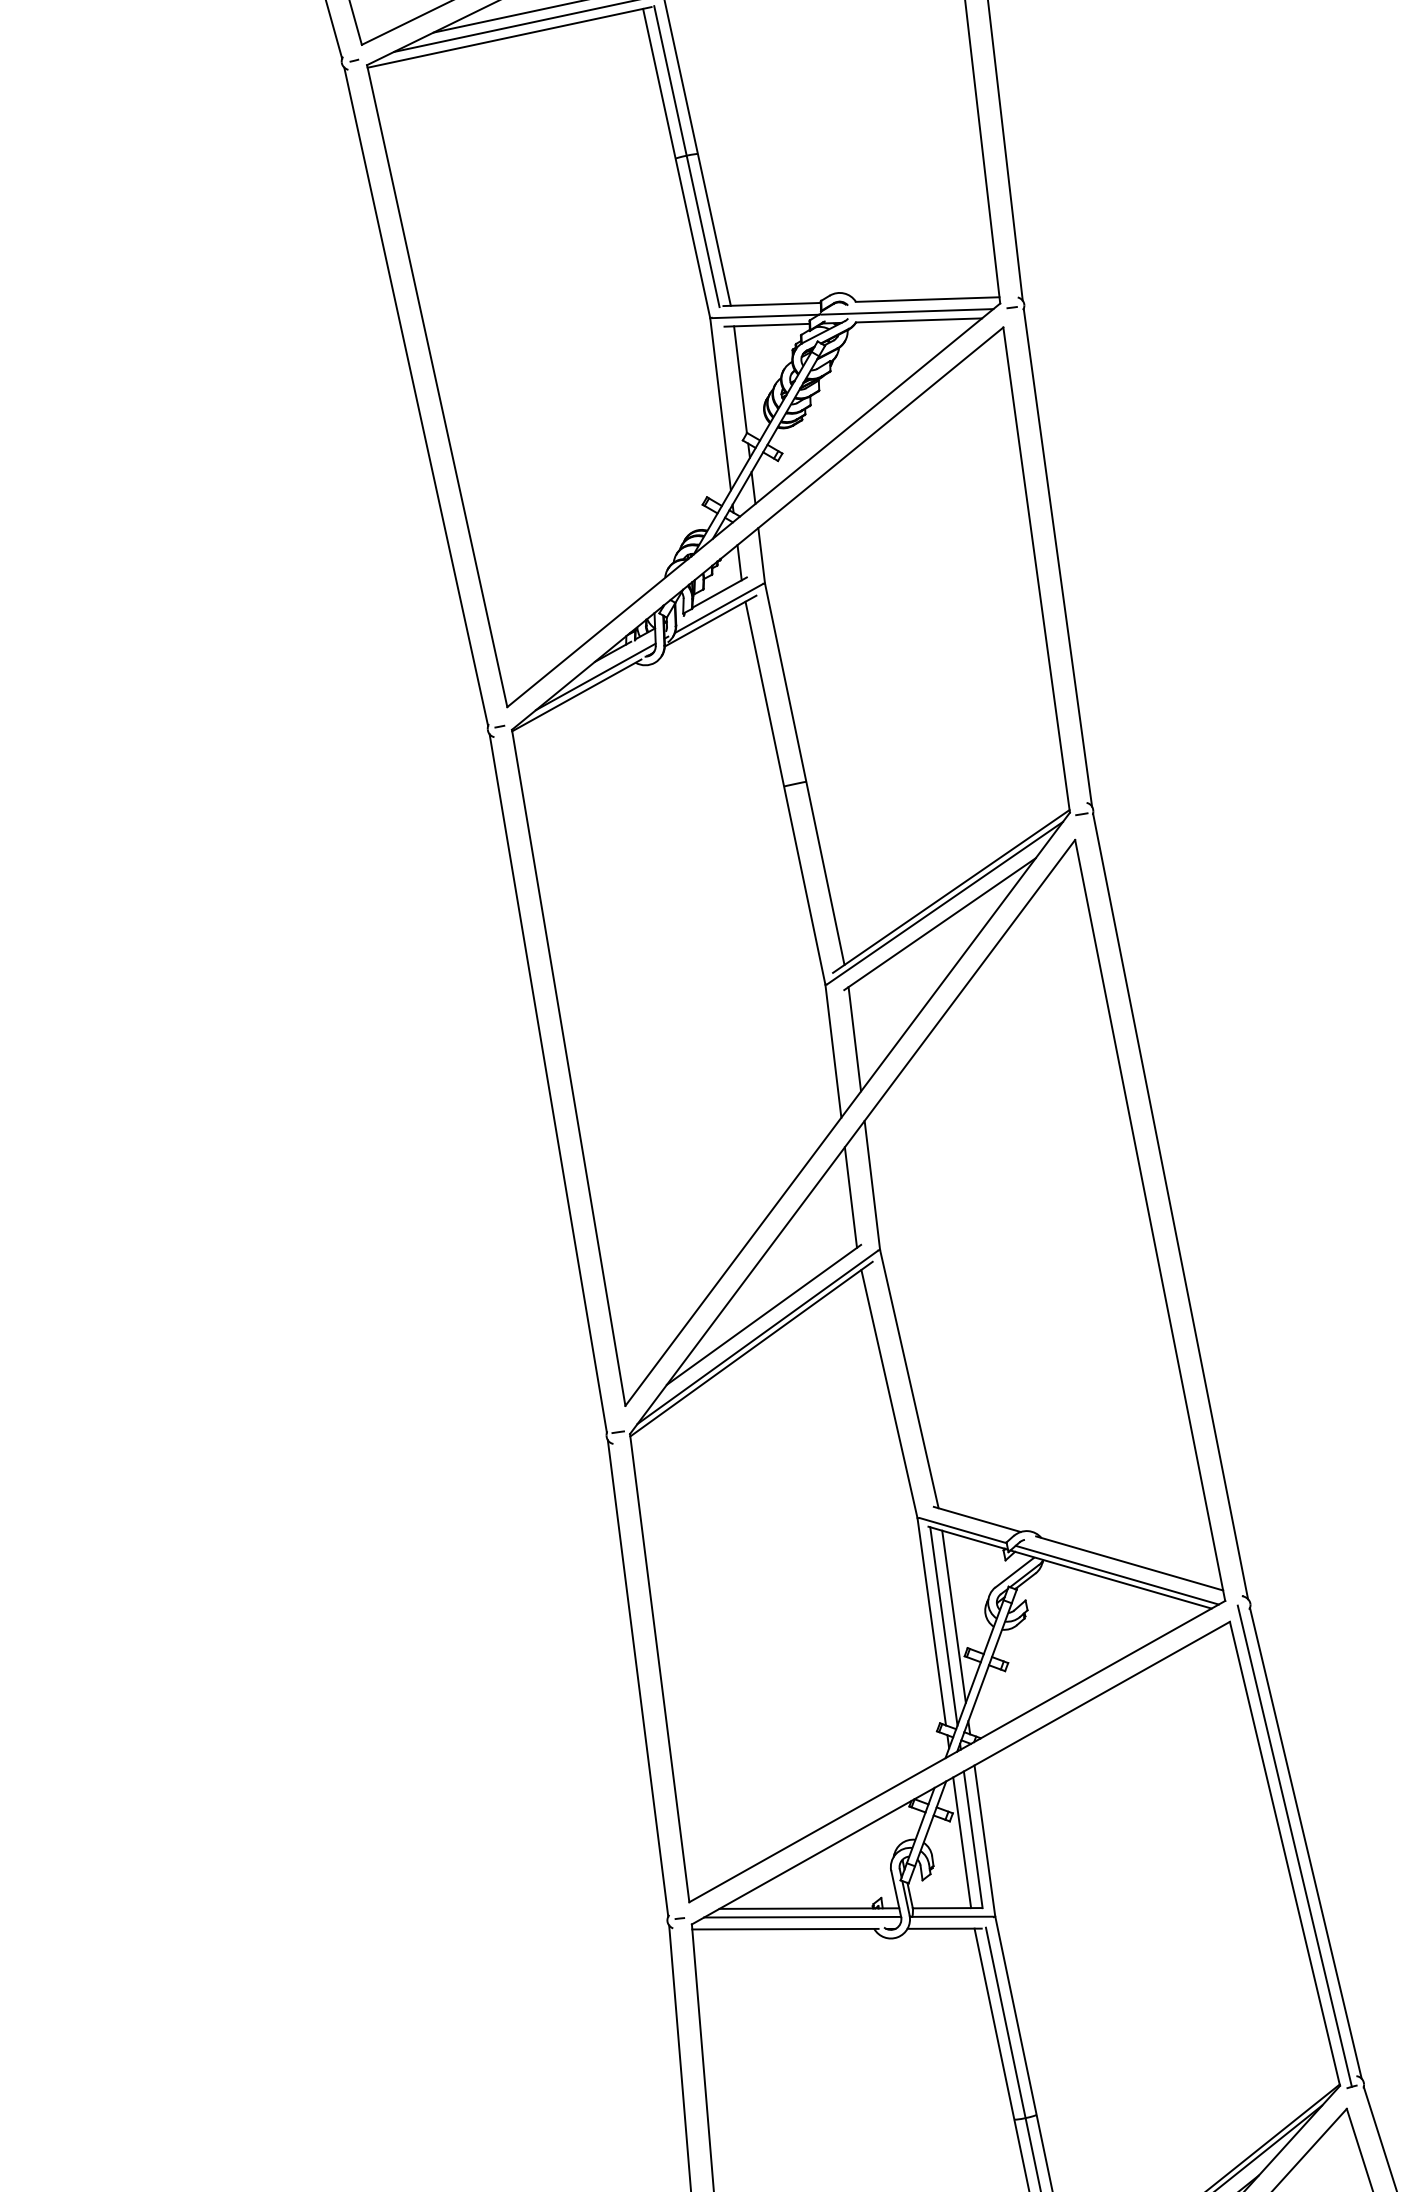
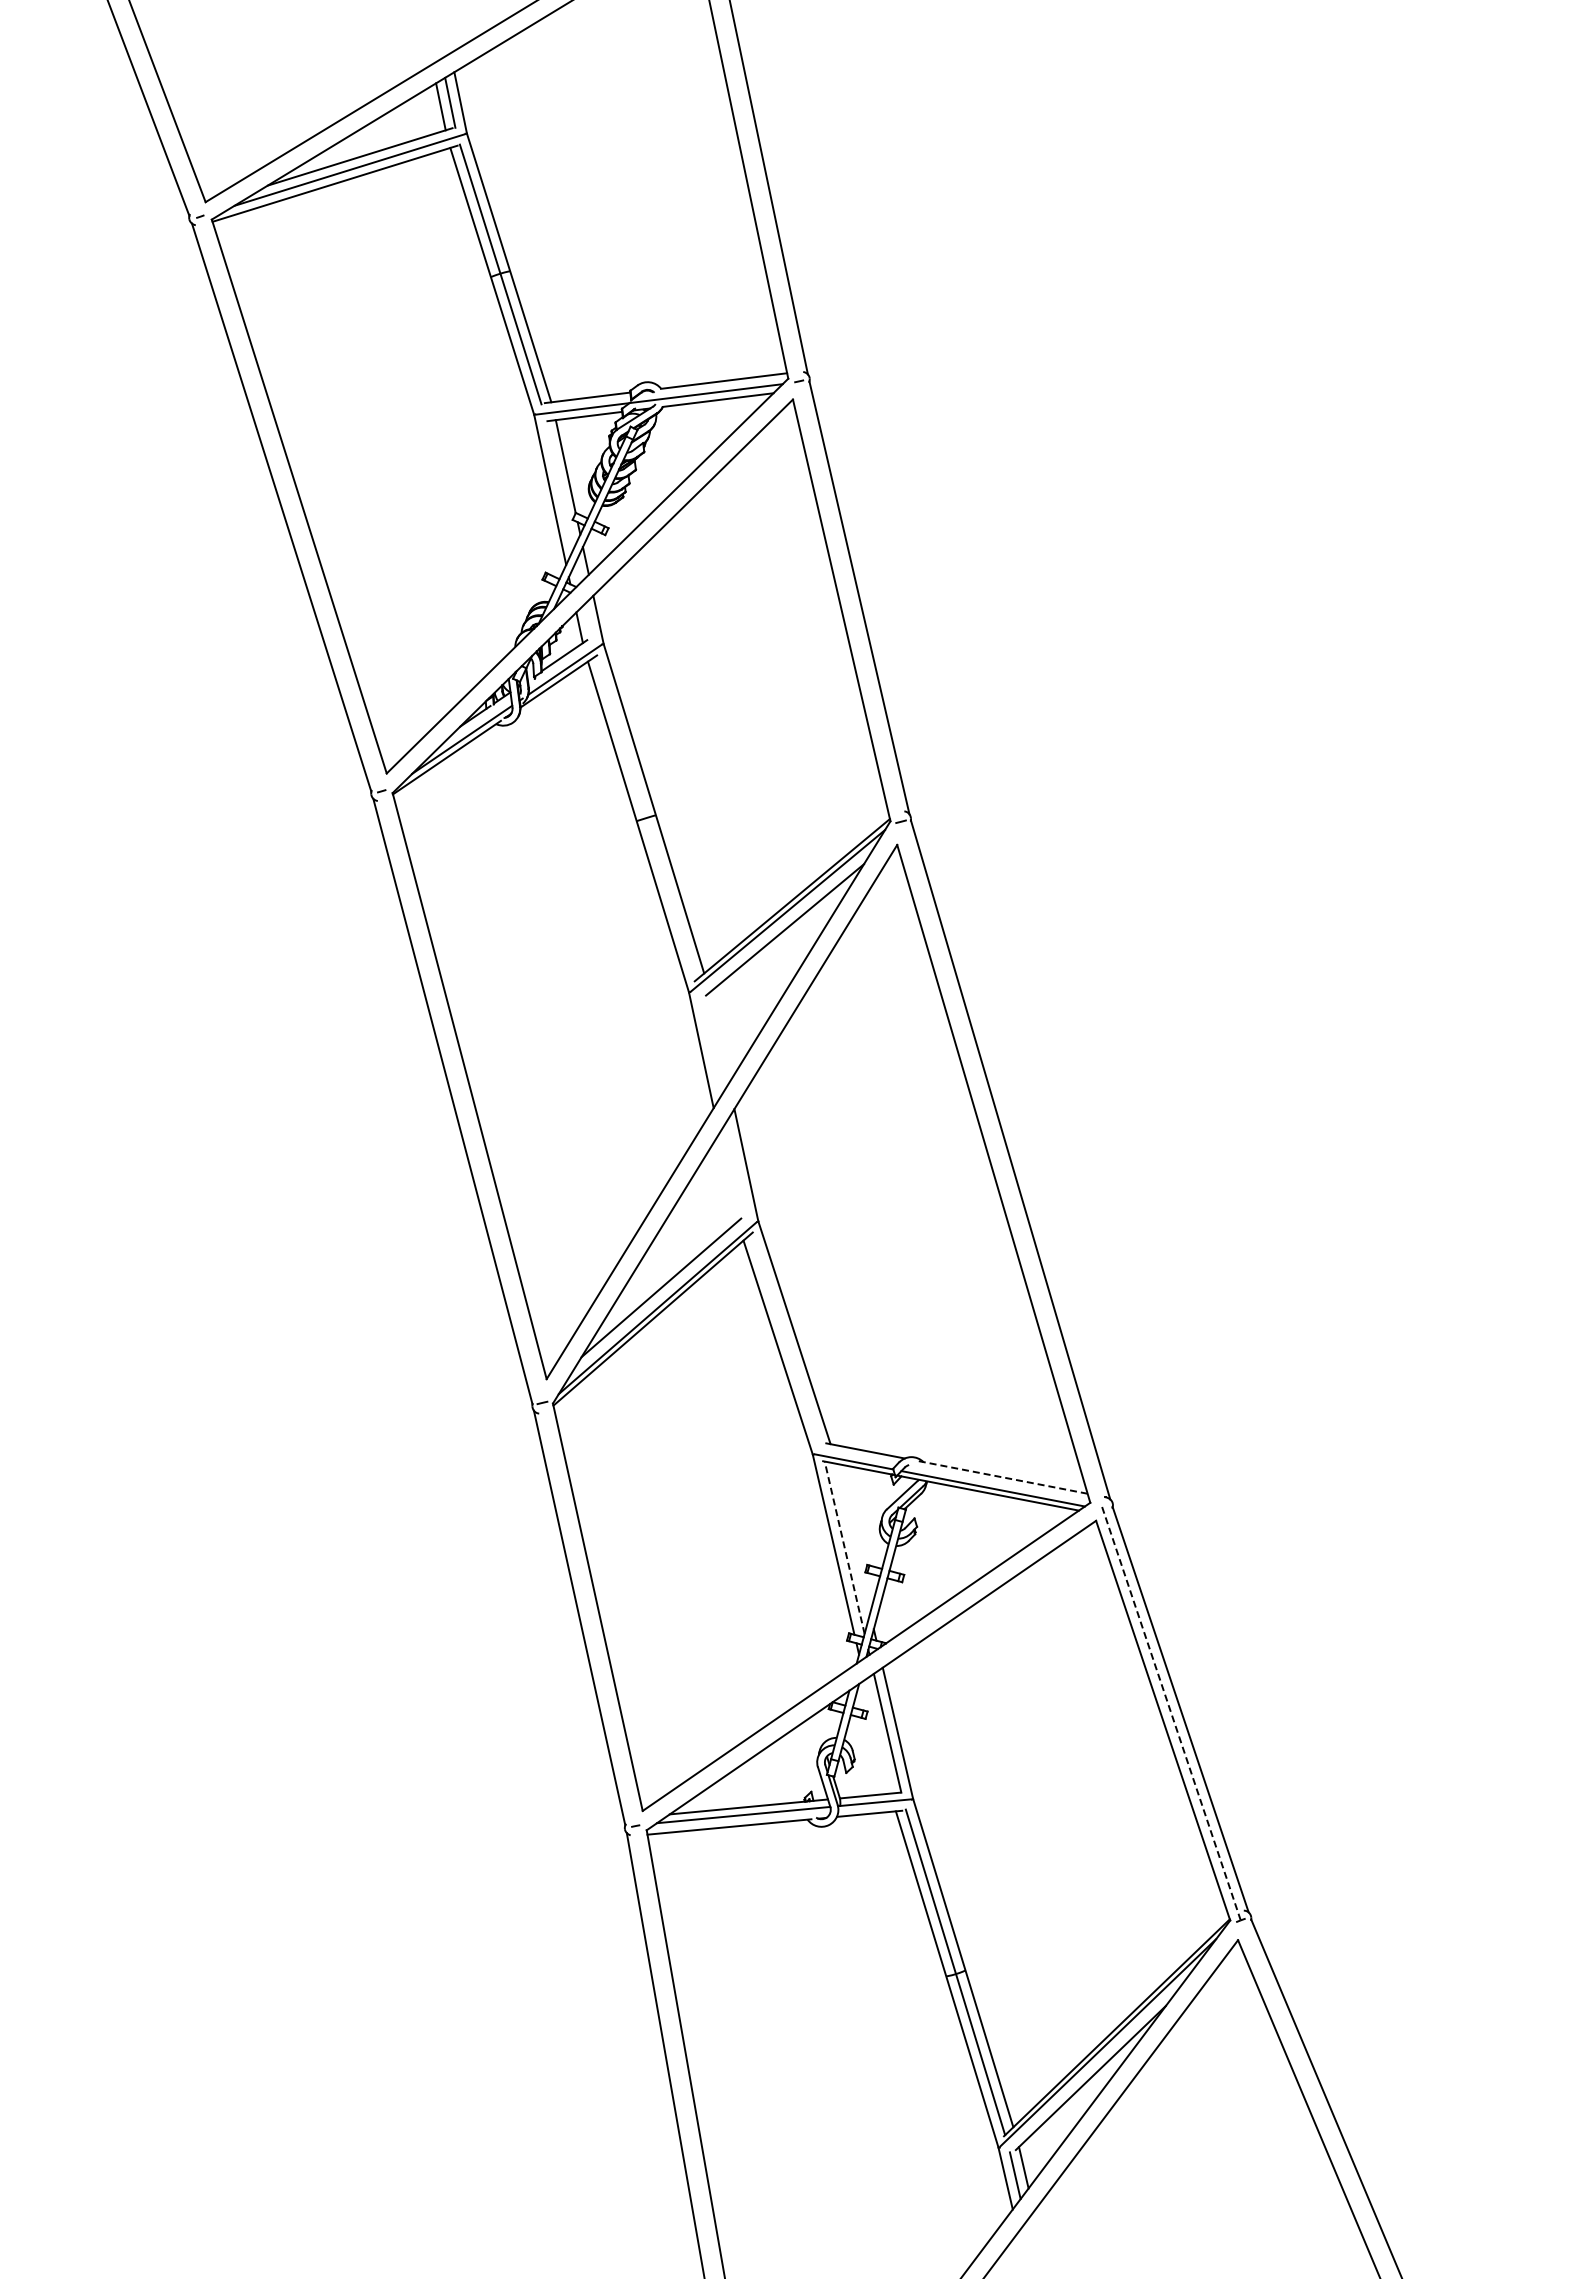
line: (854, 1038) -> (718, 1037), removed
line: (850, 1197) -> (728, 1177), removed
line: (1128, 1563) -> (1002, 1477), solid -> dashed
line: (953, 1616) -> (852, 1538), removed
line: (943, 1626) -> (844, 1547), solid -> dashed
line: (962, 1842) -> (878, 1736), removed
line: (1295, 1846) -> (1171, 1713), solid -> dashed

